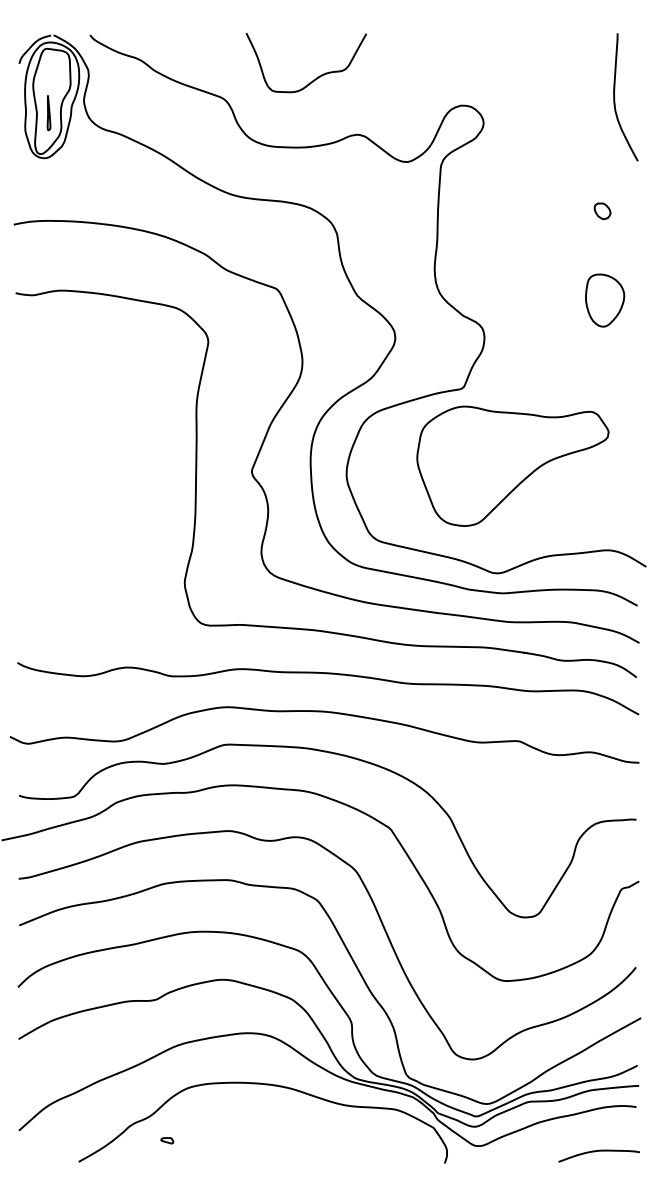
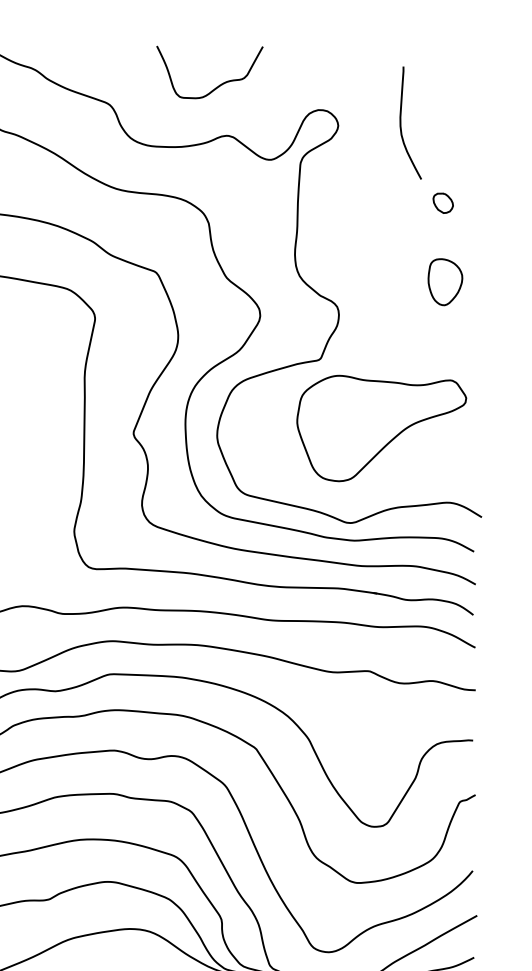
curve: (316, 77) -> (218, 85), moved
curve: (615, 97) -> (401, 123), moved
part: (602, 211) -> (443, 203), size x1.4
part: (512, 465) -> (381, 427), moved

